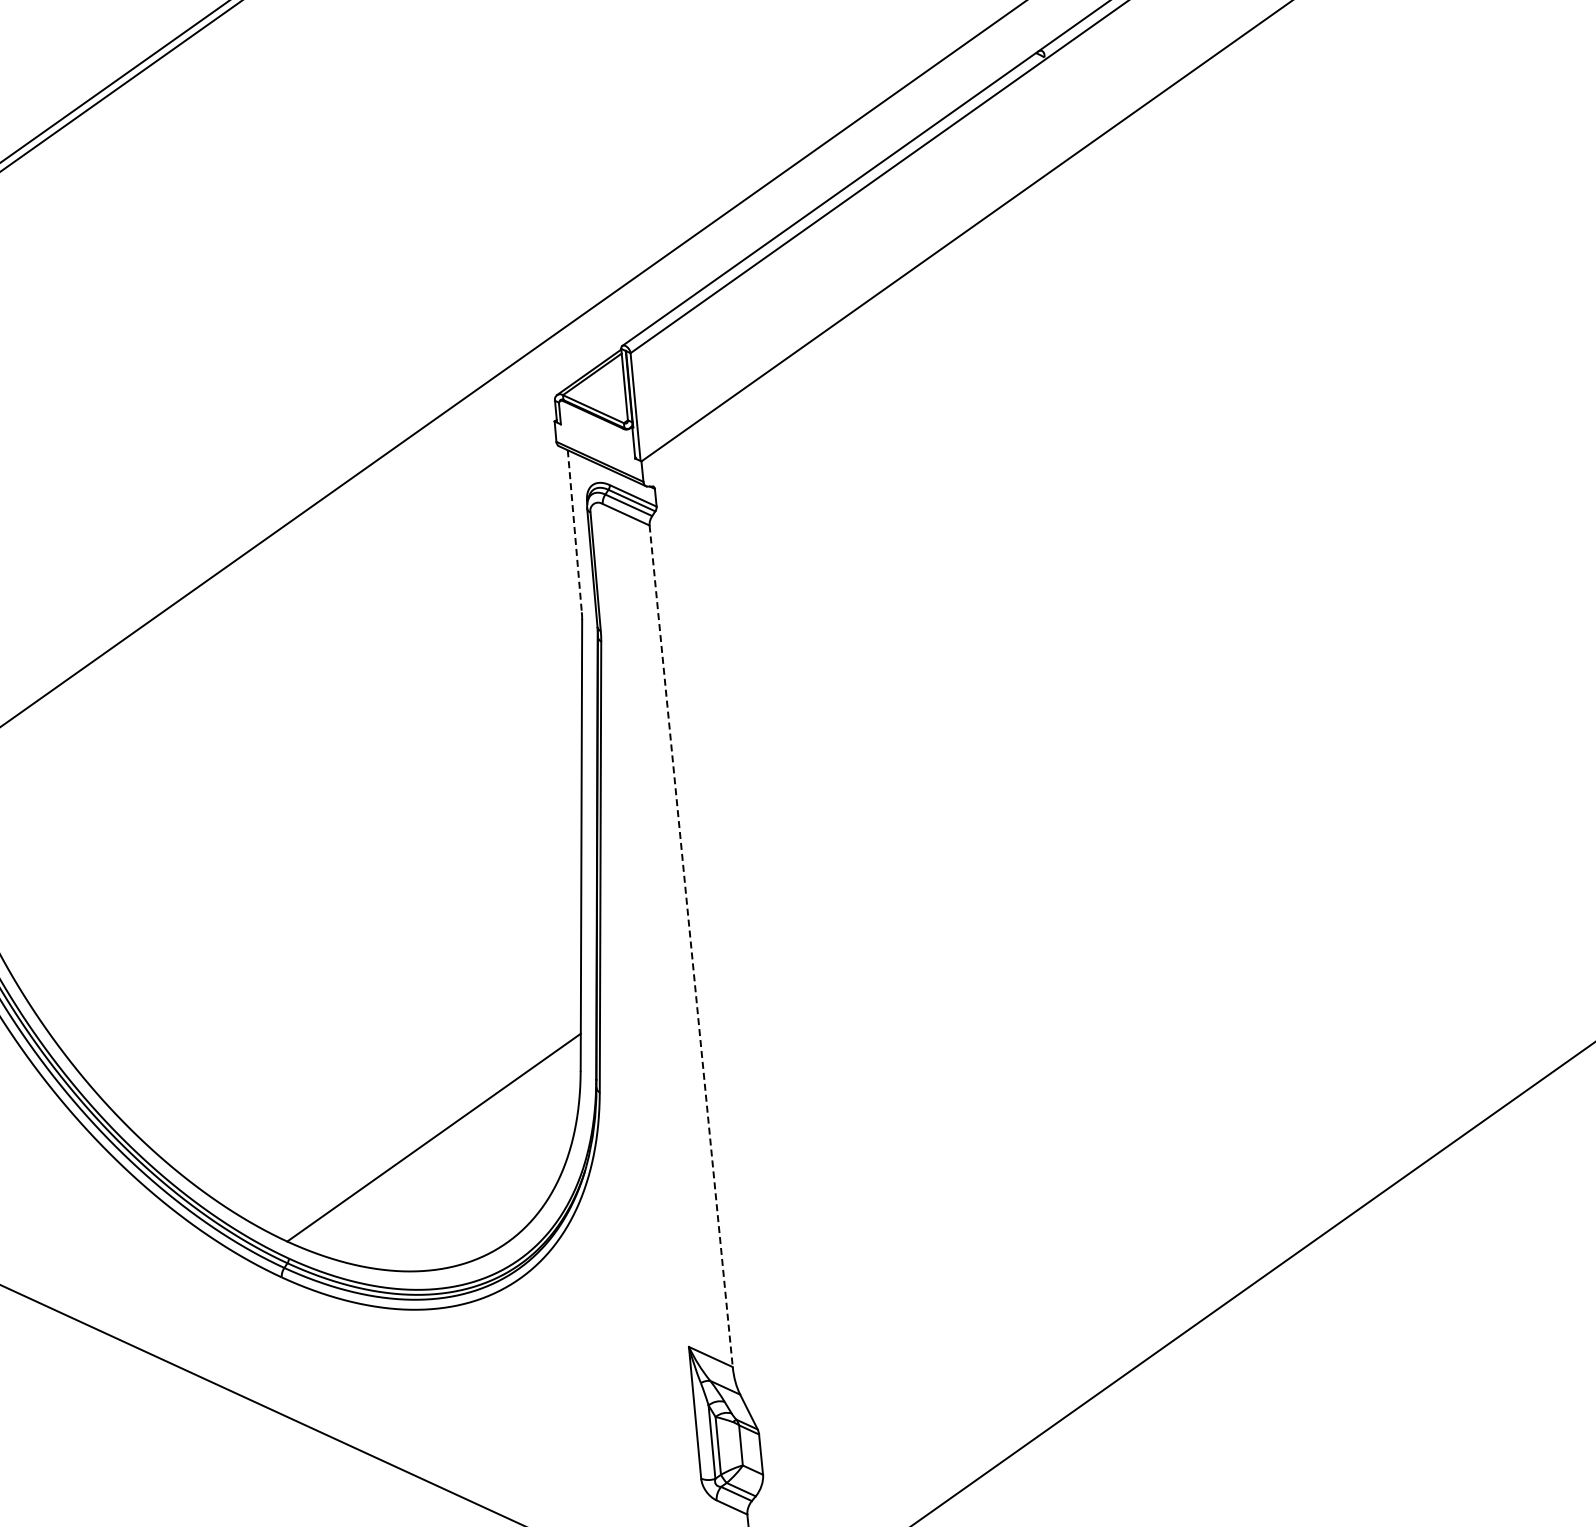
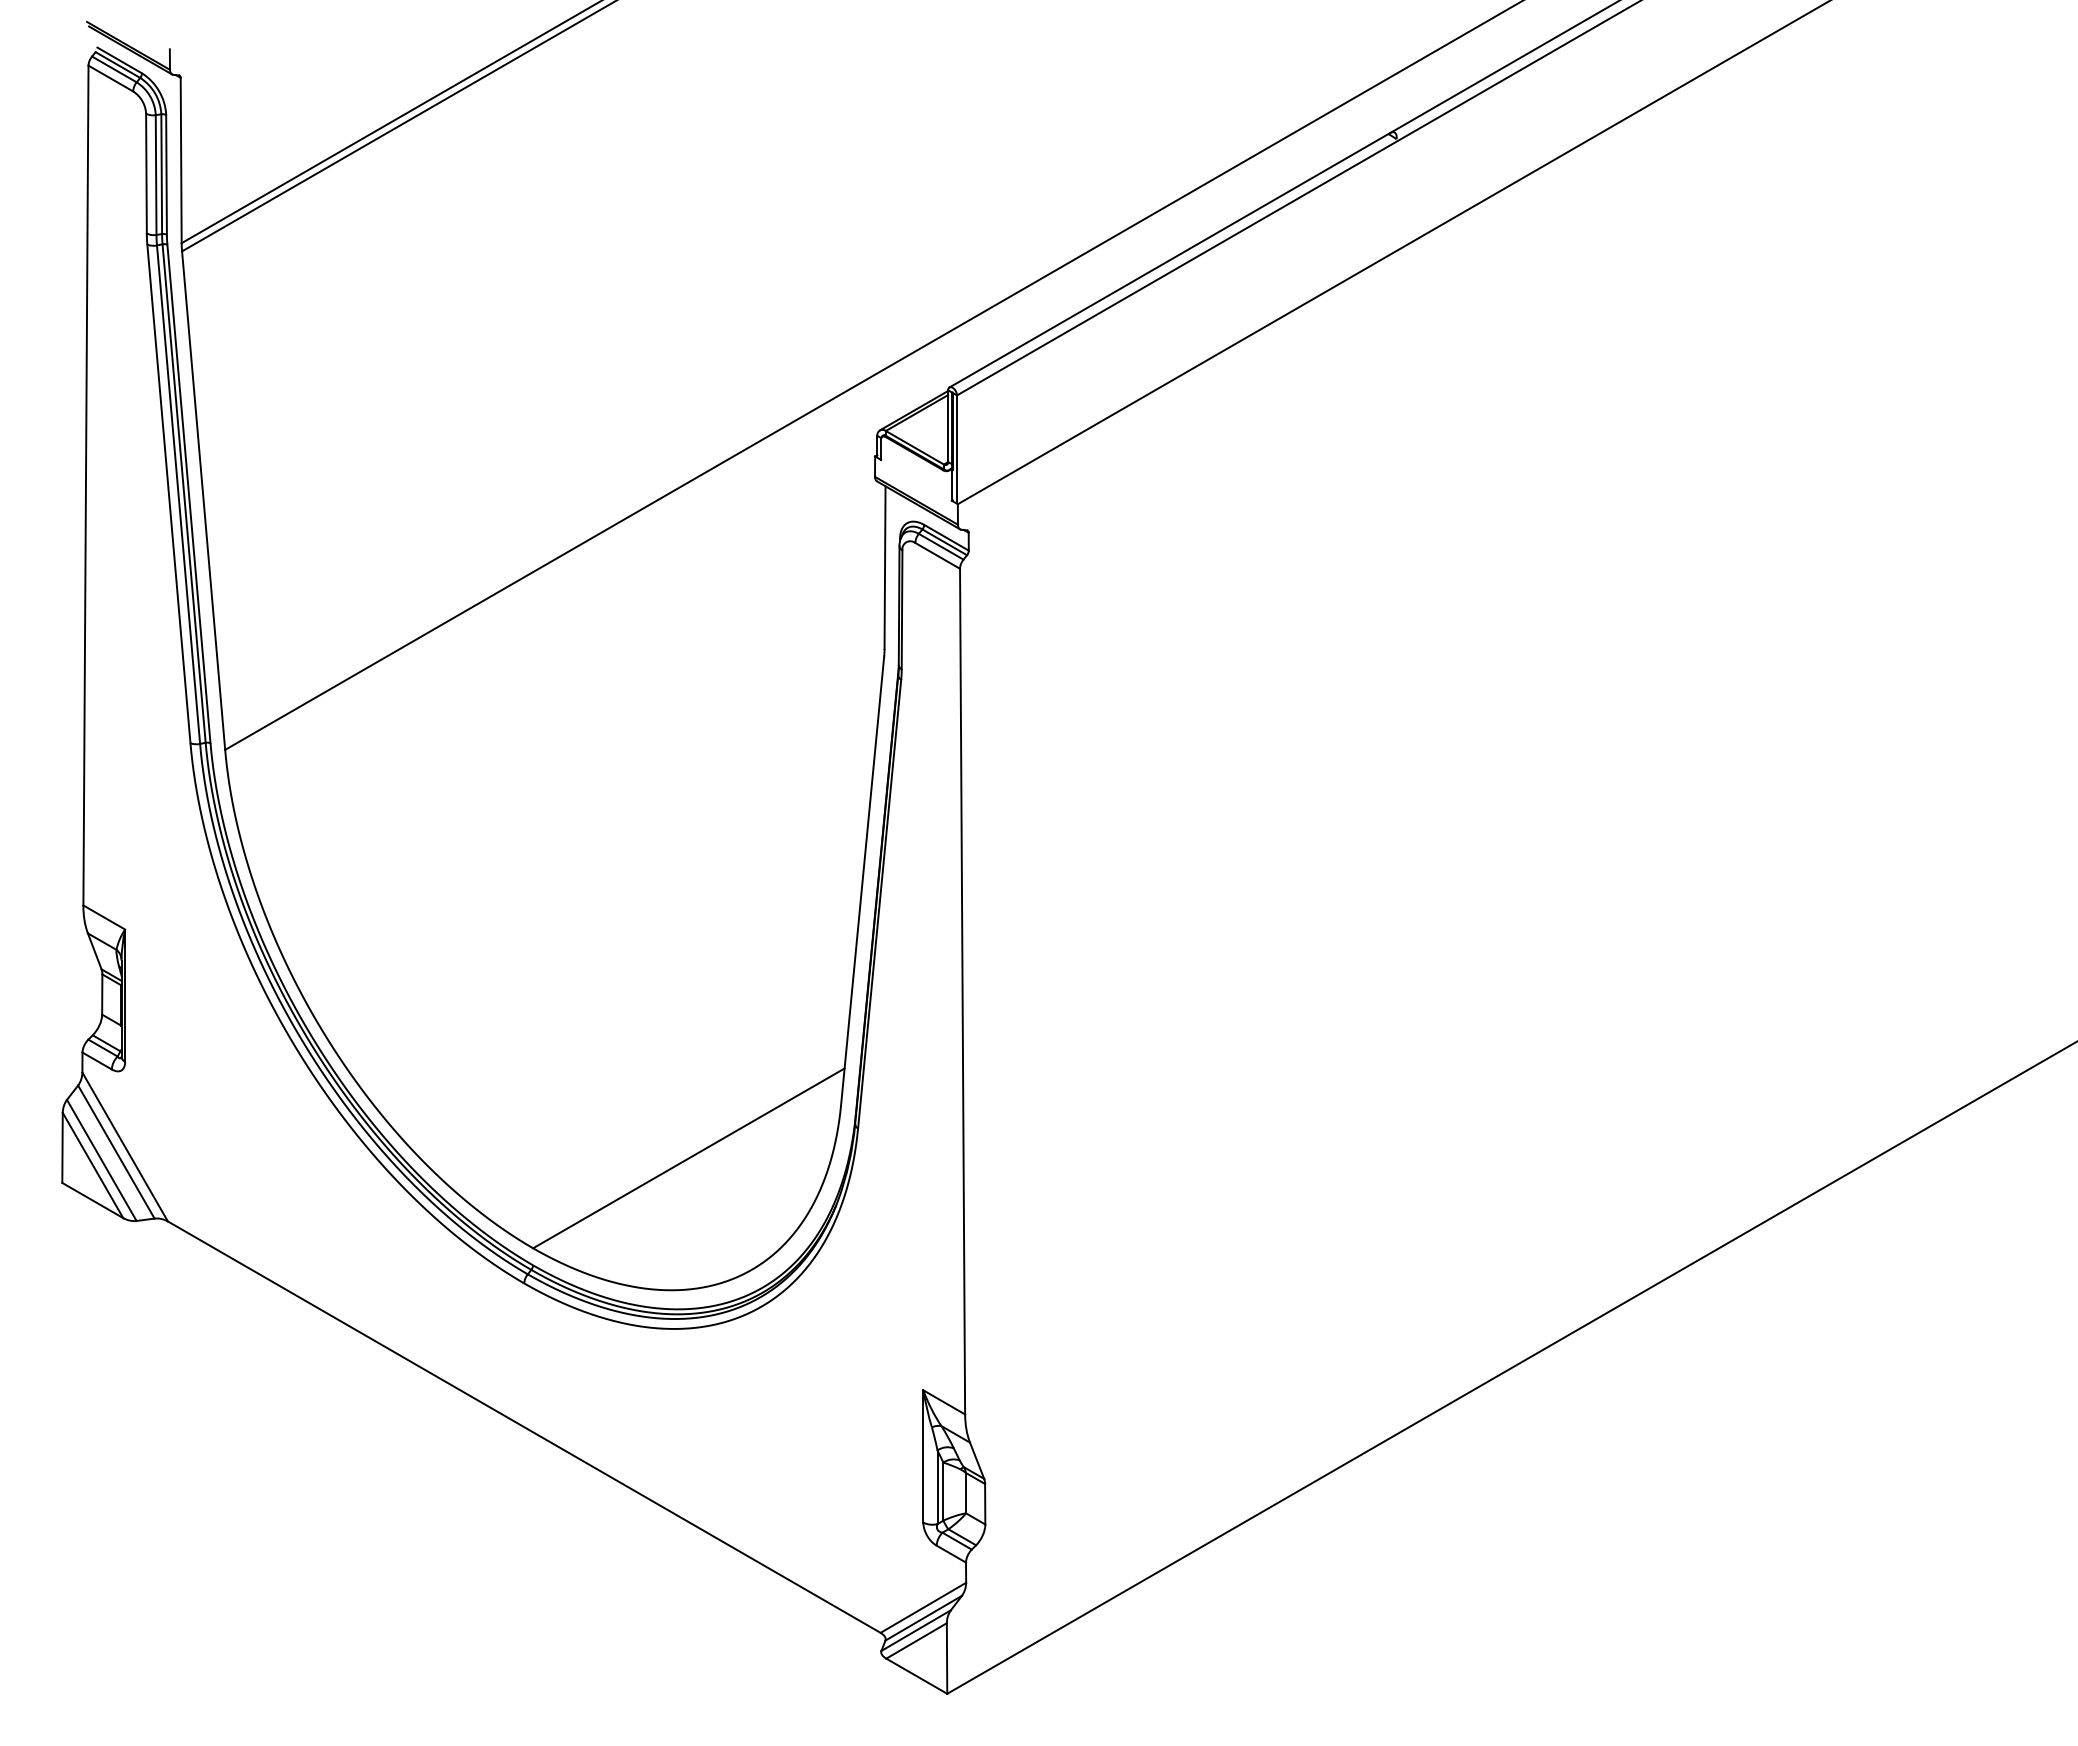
line: (575, 532) -> (885, 568), dashed -> solid
line: (691, 946) -> (962, 991), dashed -> solid

